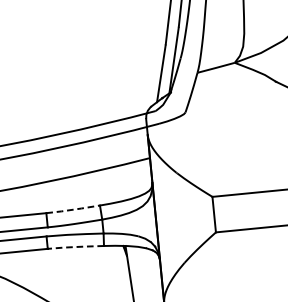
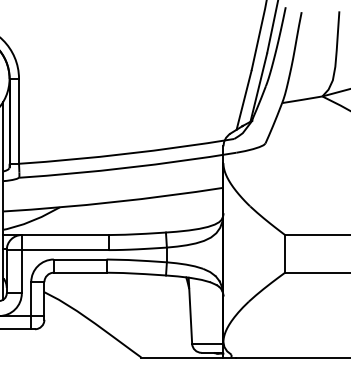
line: (73, 210) -> (137, 234), dashed -> solid
line: (75, 246) -> (136, 273), dashed -> solid

